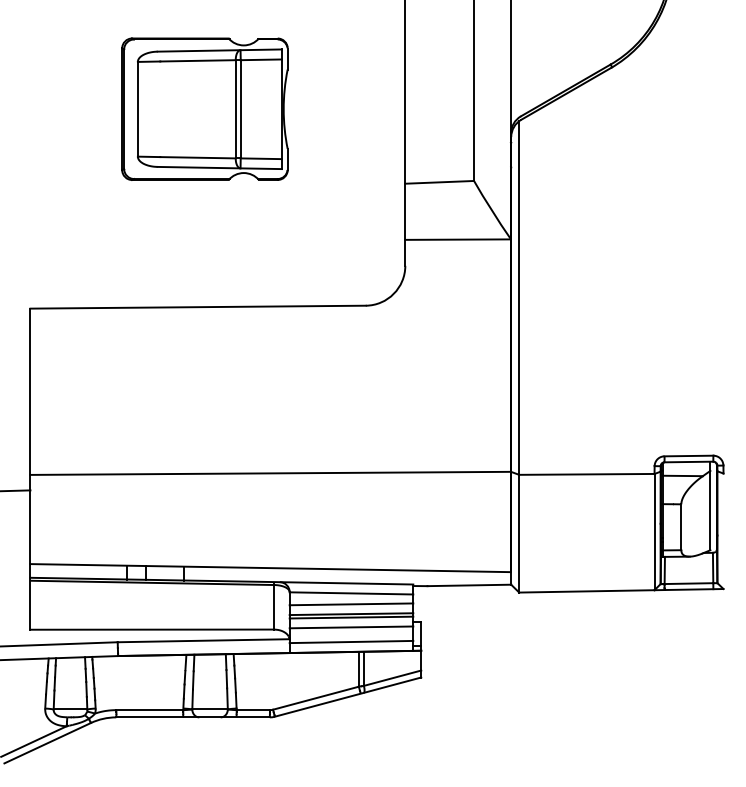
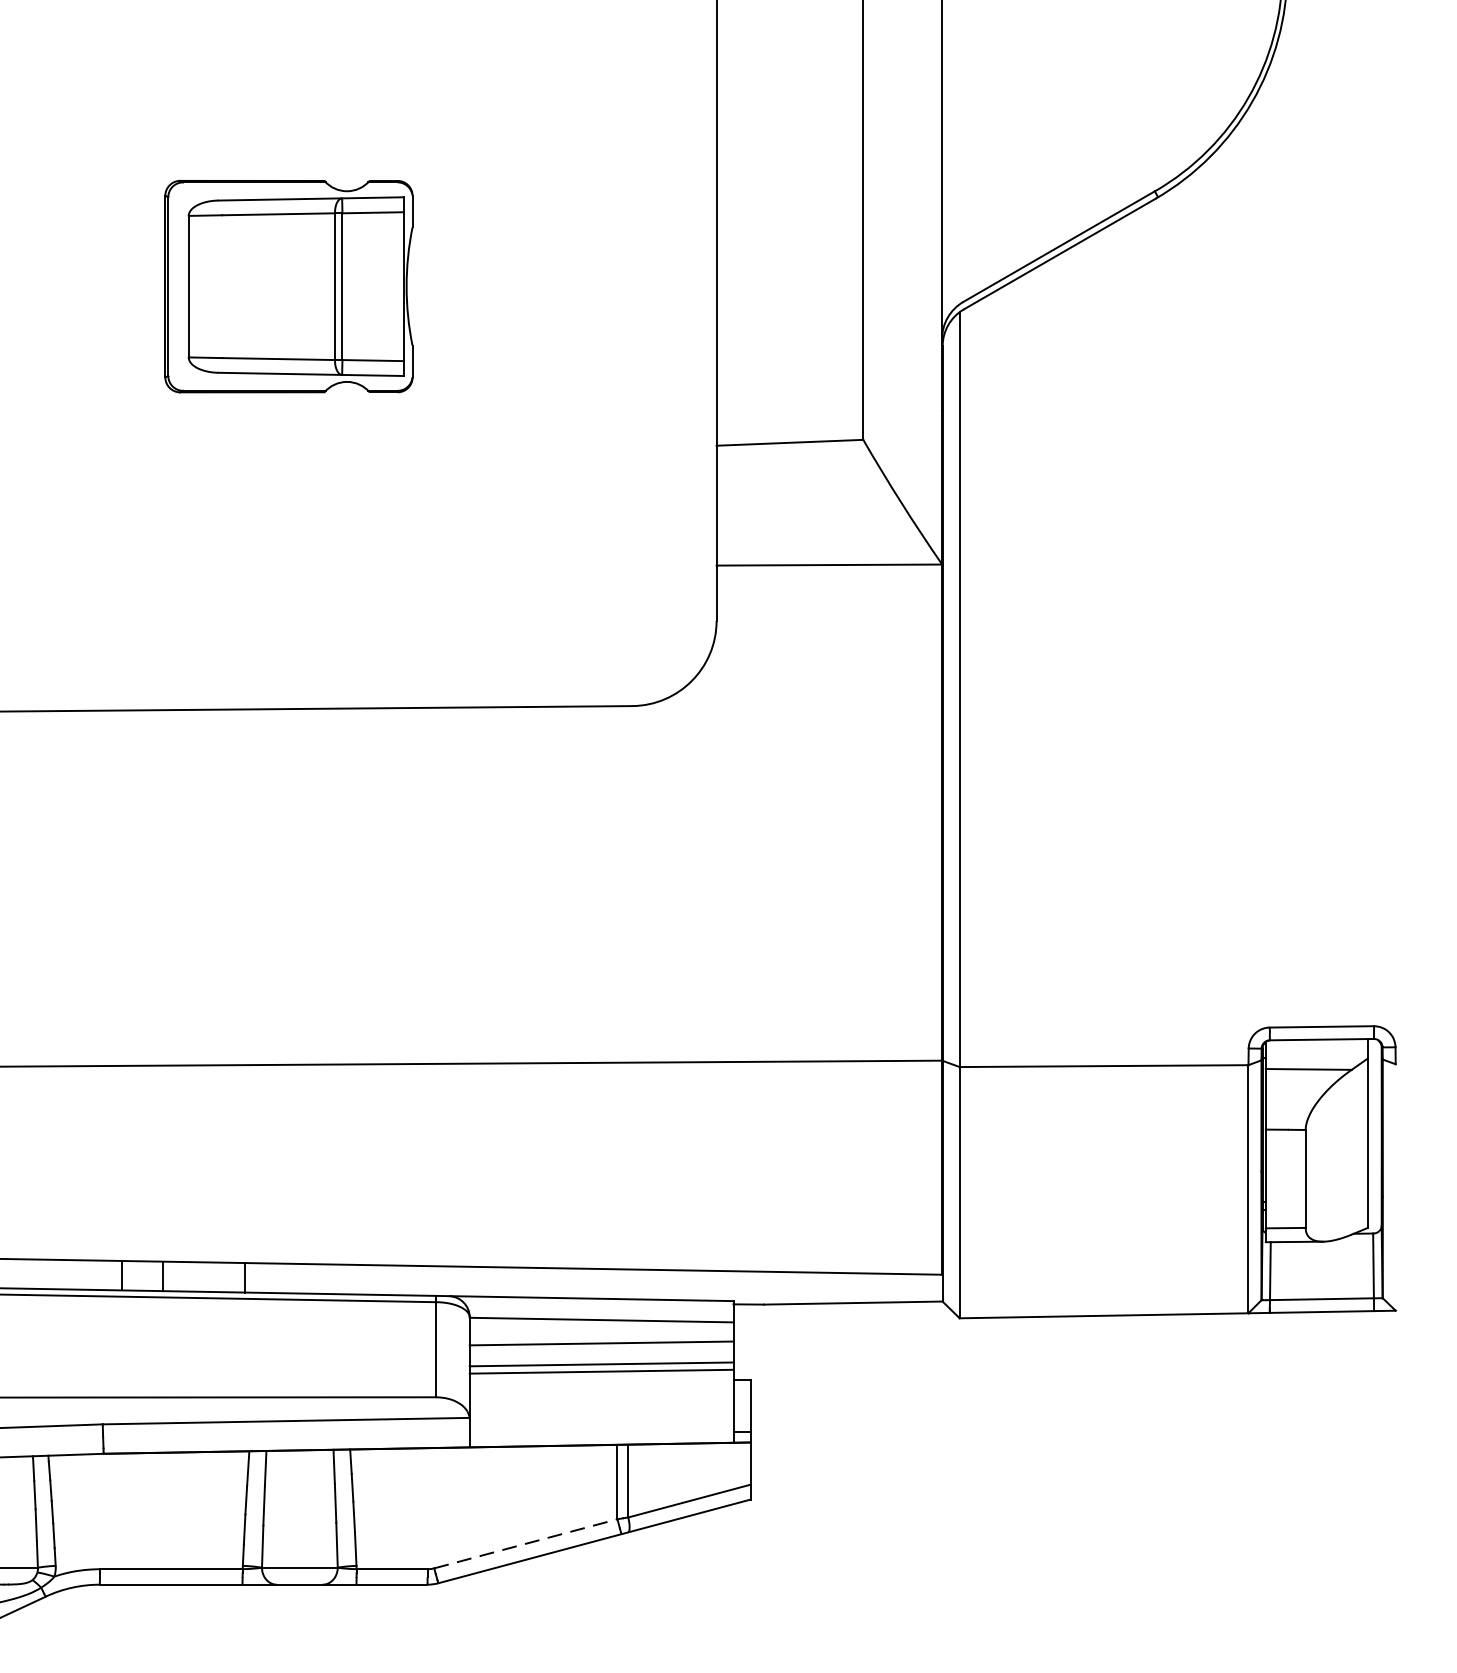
part: (204, 108) -> (287, 285), size x0.7
line: (351, 627) -> (601, 1392), removed
line: (351, 641) -> (601, 1422), removed
line: (316, 698) -> (527, 1544), solid -> dashed

